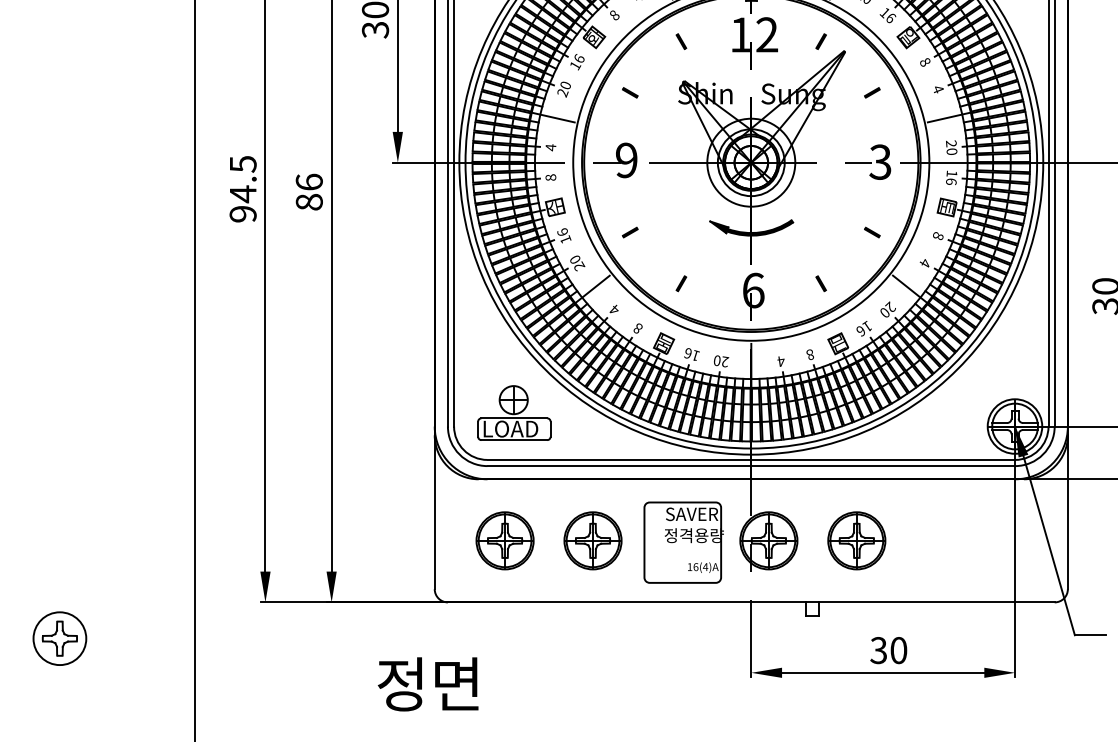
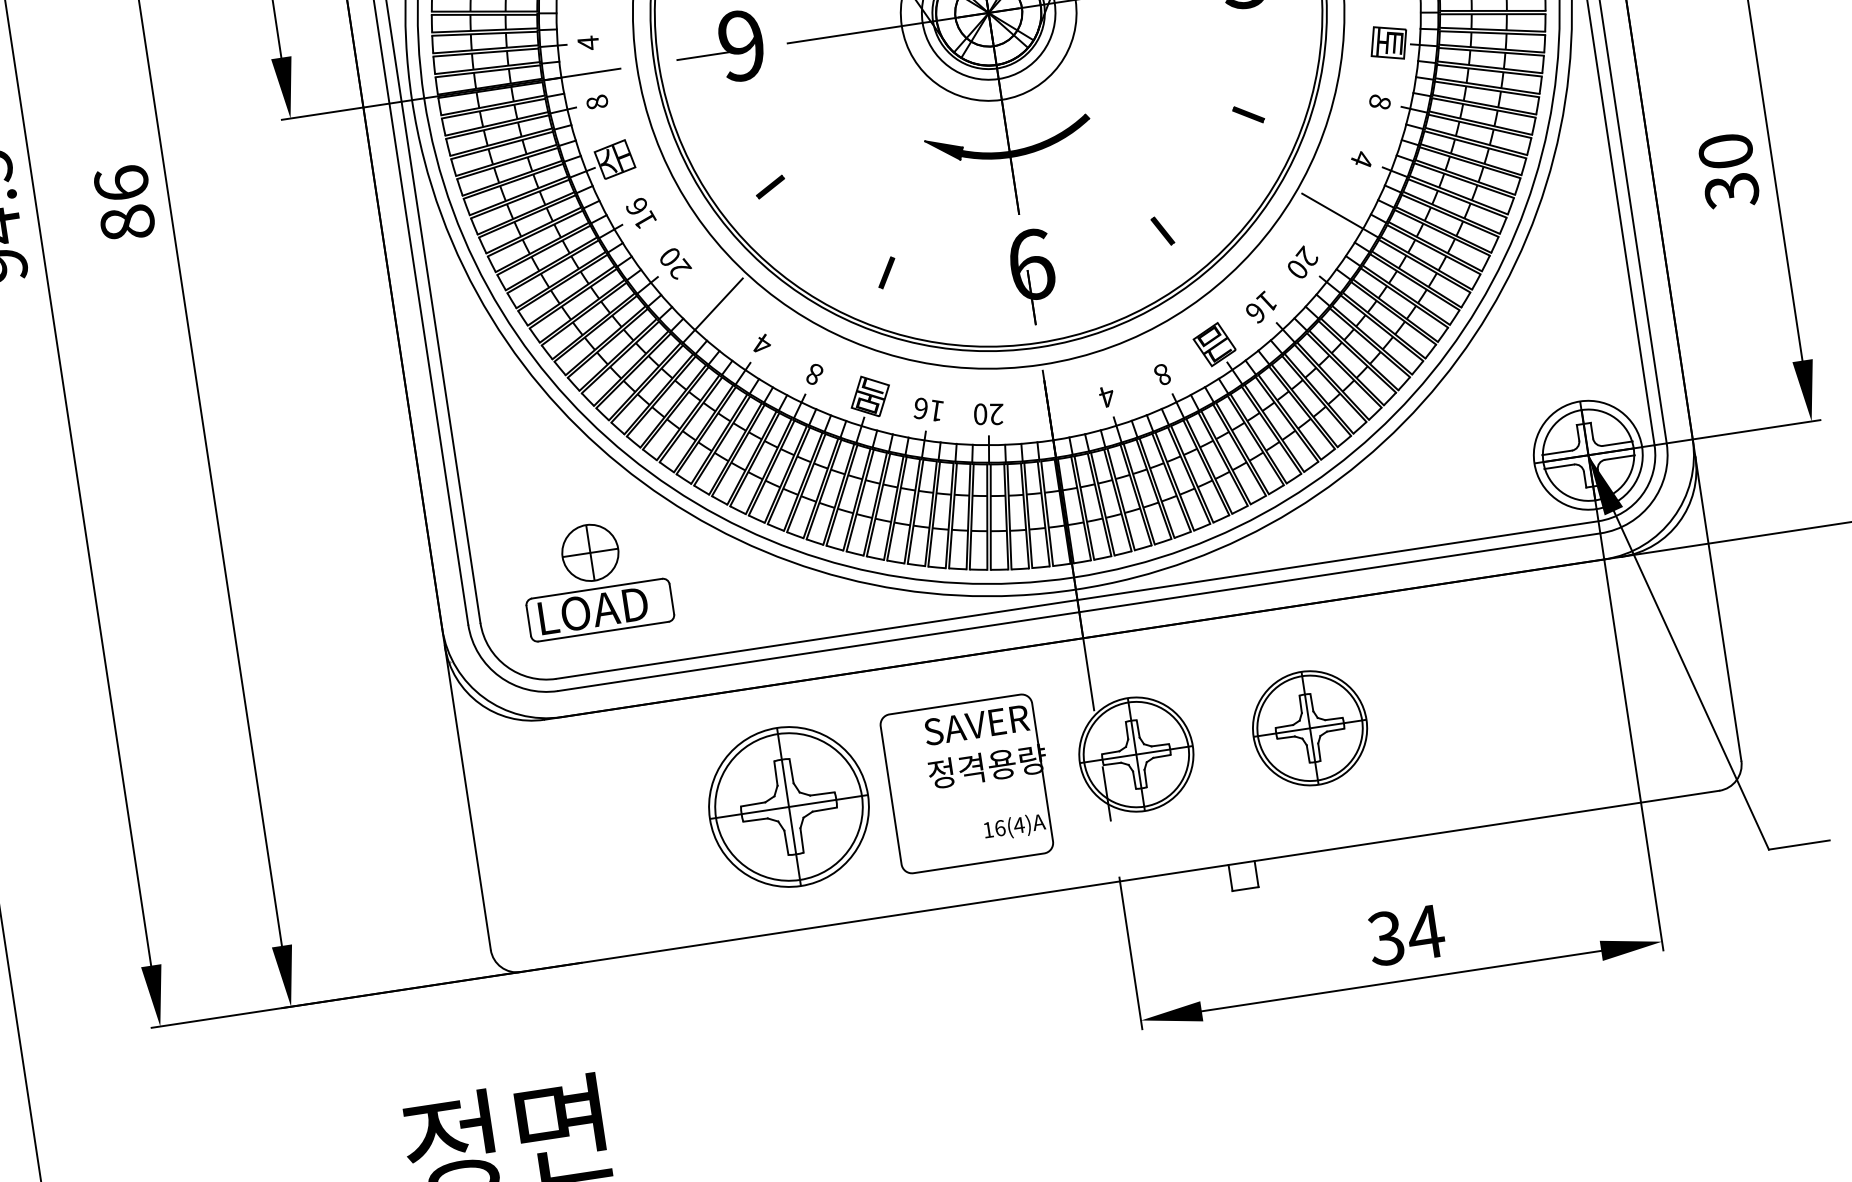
part: (504, 540) -> (614, 832), removed
part: (592, 540) -> (787, 806), size x1.4
text: (898, 650) -> (1425, 932), 30 -> 34

